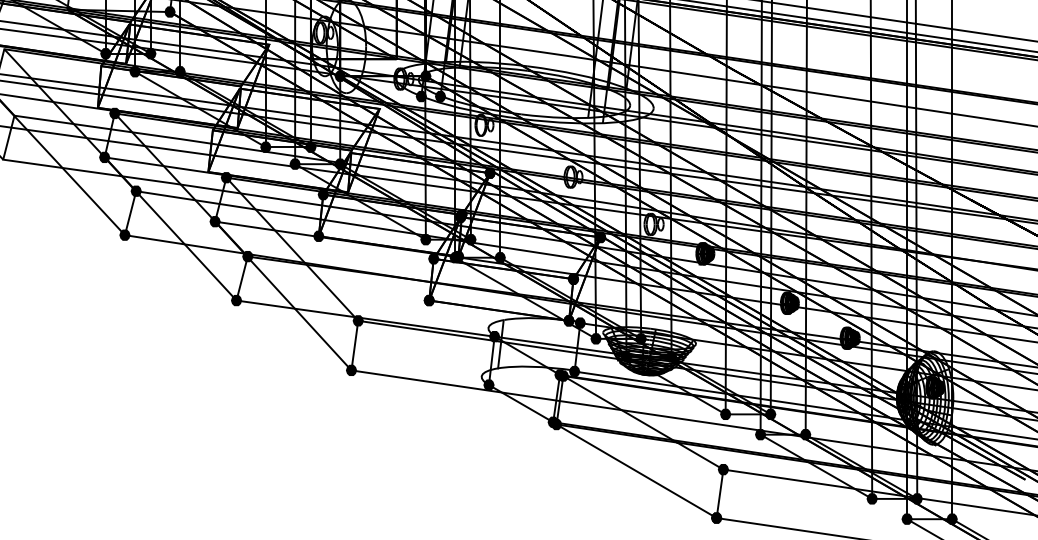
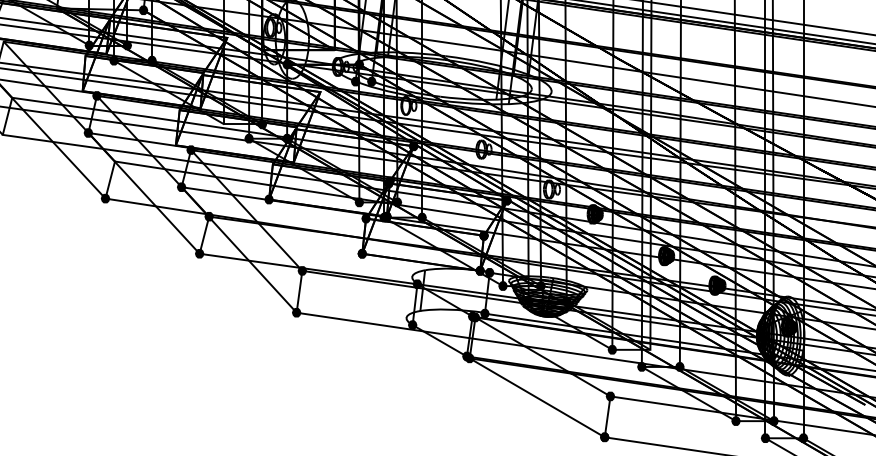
fill: (265, 146) -> (224, 123), removed
fill: (135, 190) -> (114, 160), removed
fill: (322, 194) -> (272, 164), removed
fill: (770, 414) -> (650, 349), removed

